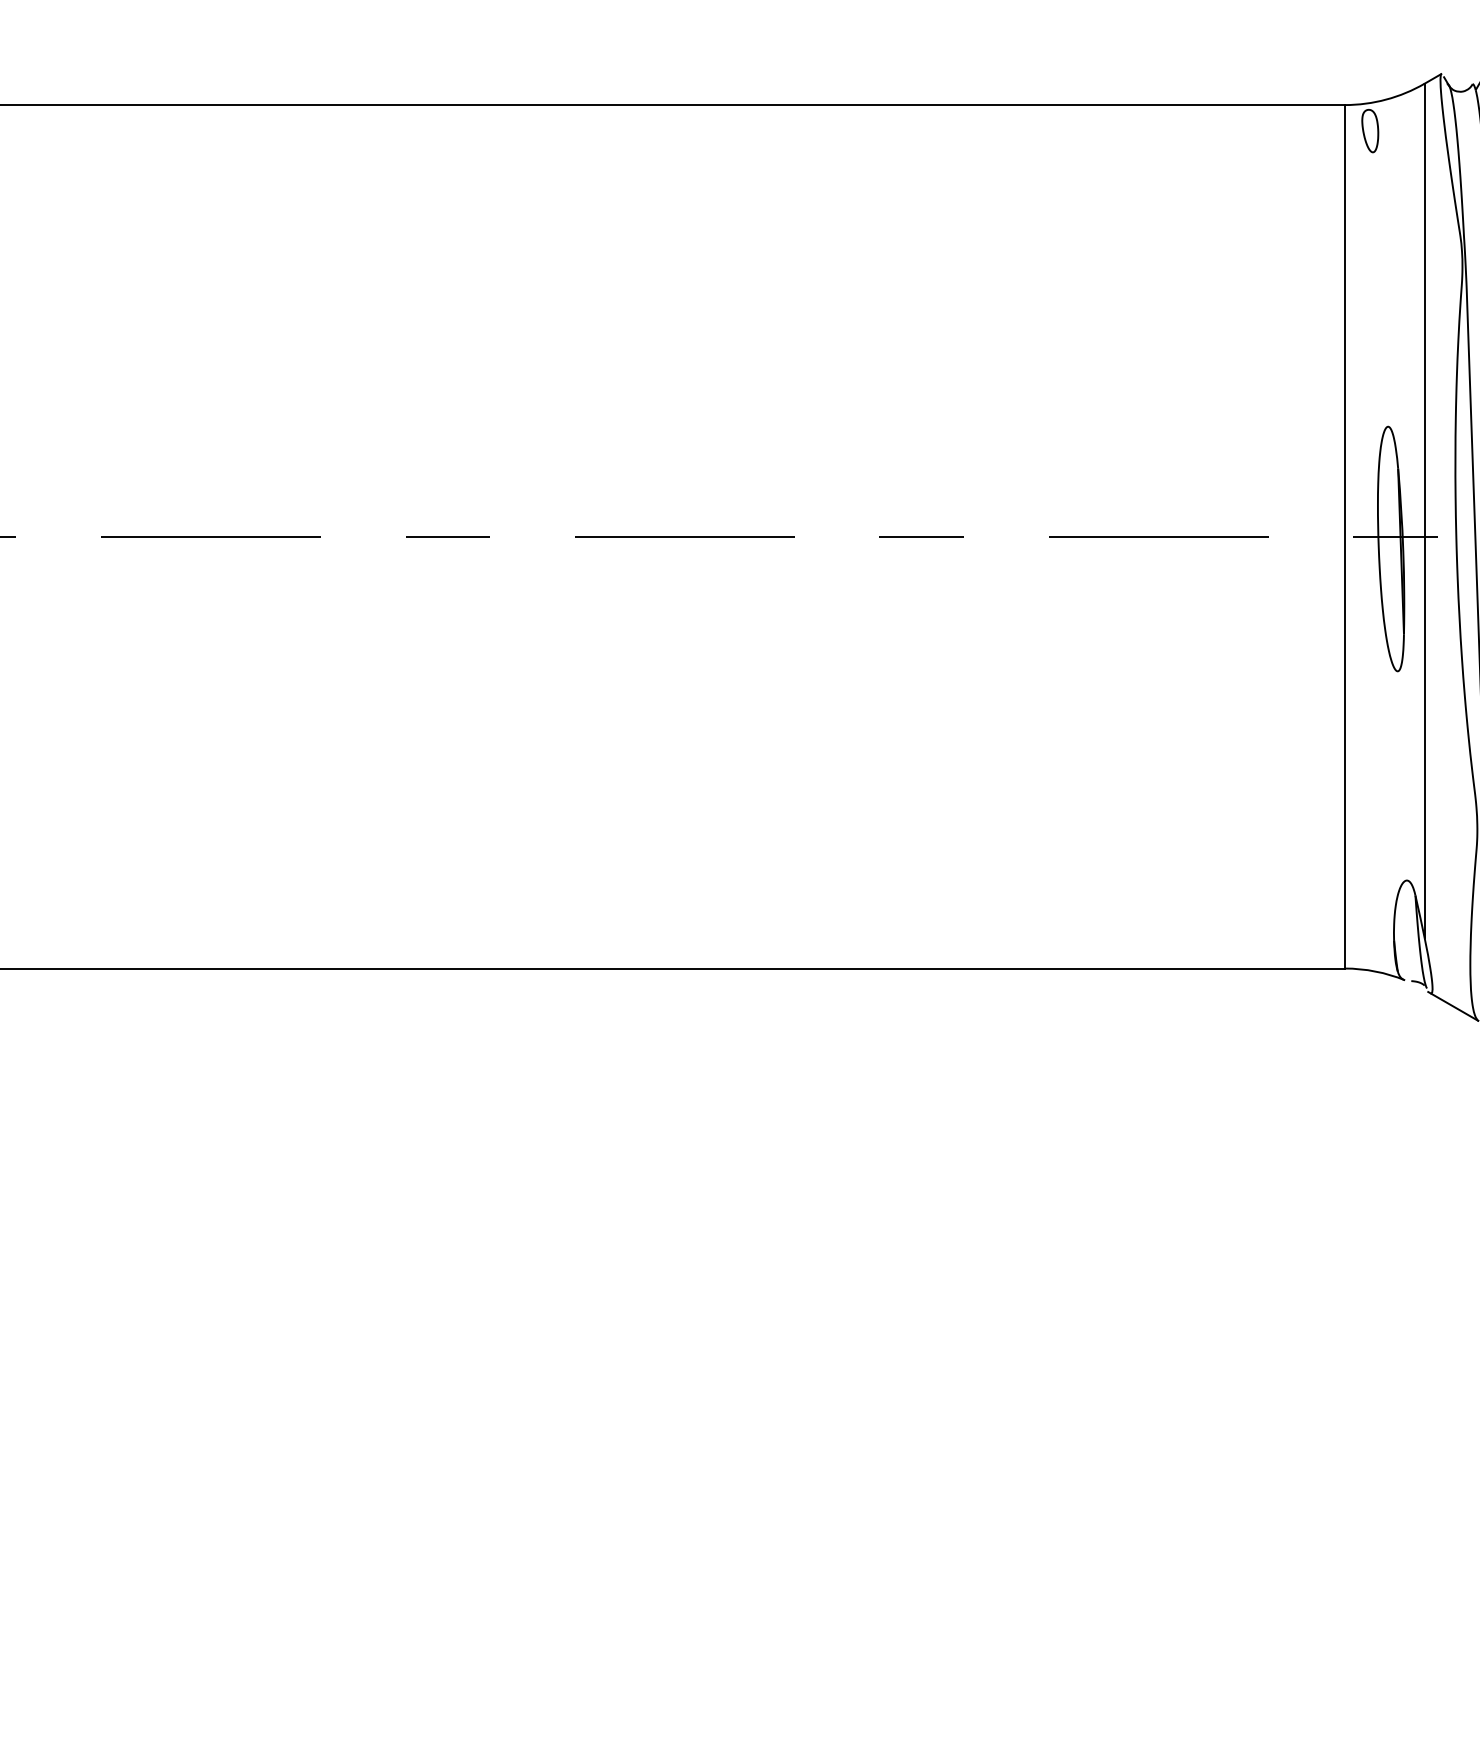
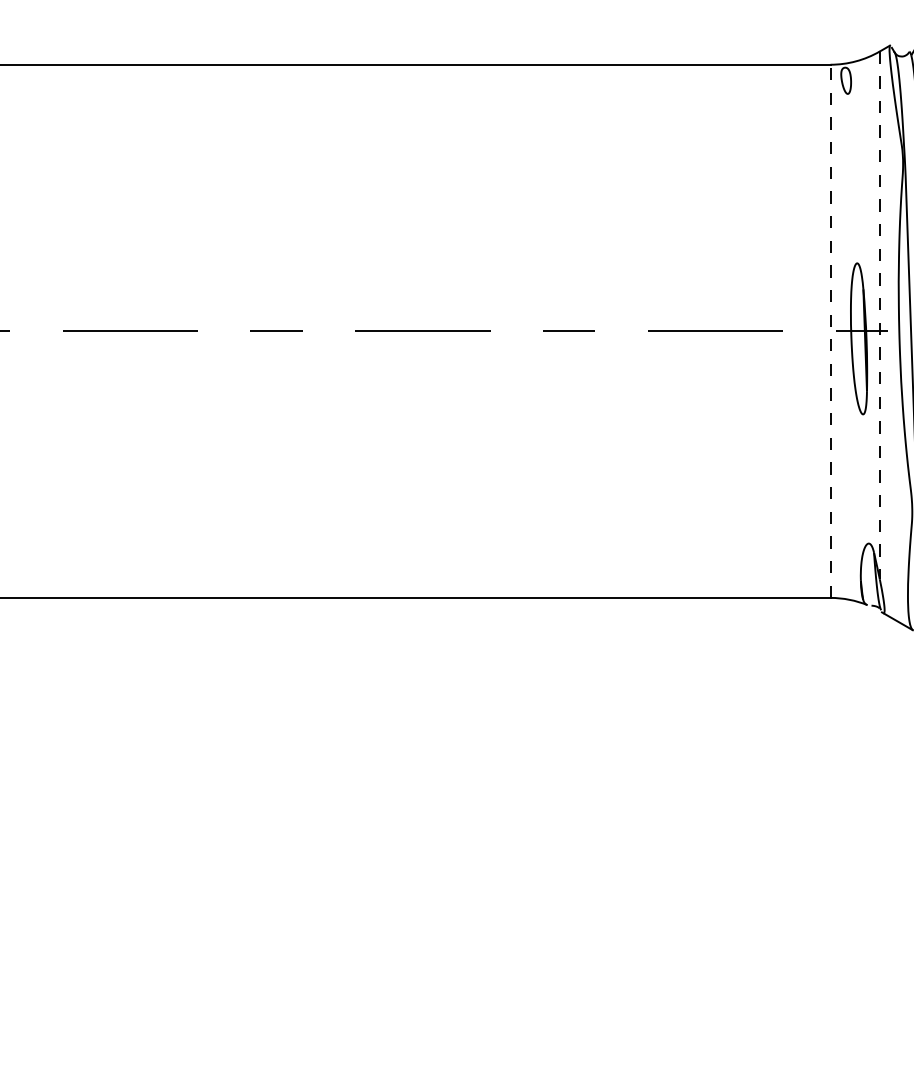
line: (1424, 511) -> (879, 315), solid -> dashed
line: (1344, 537) -> (830, 331), solid -> dashed

